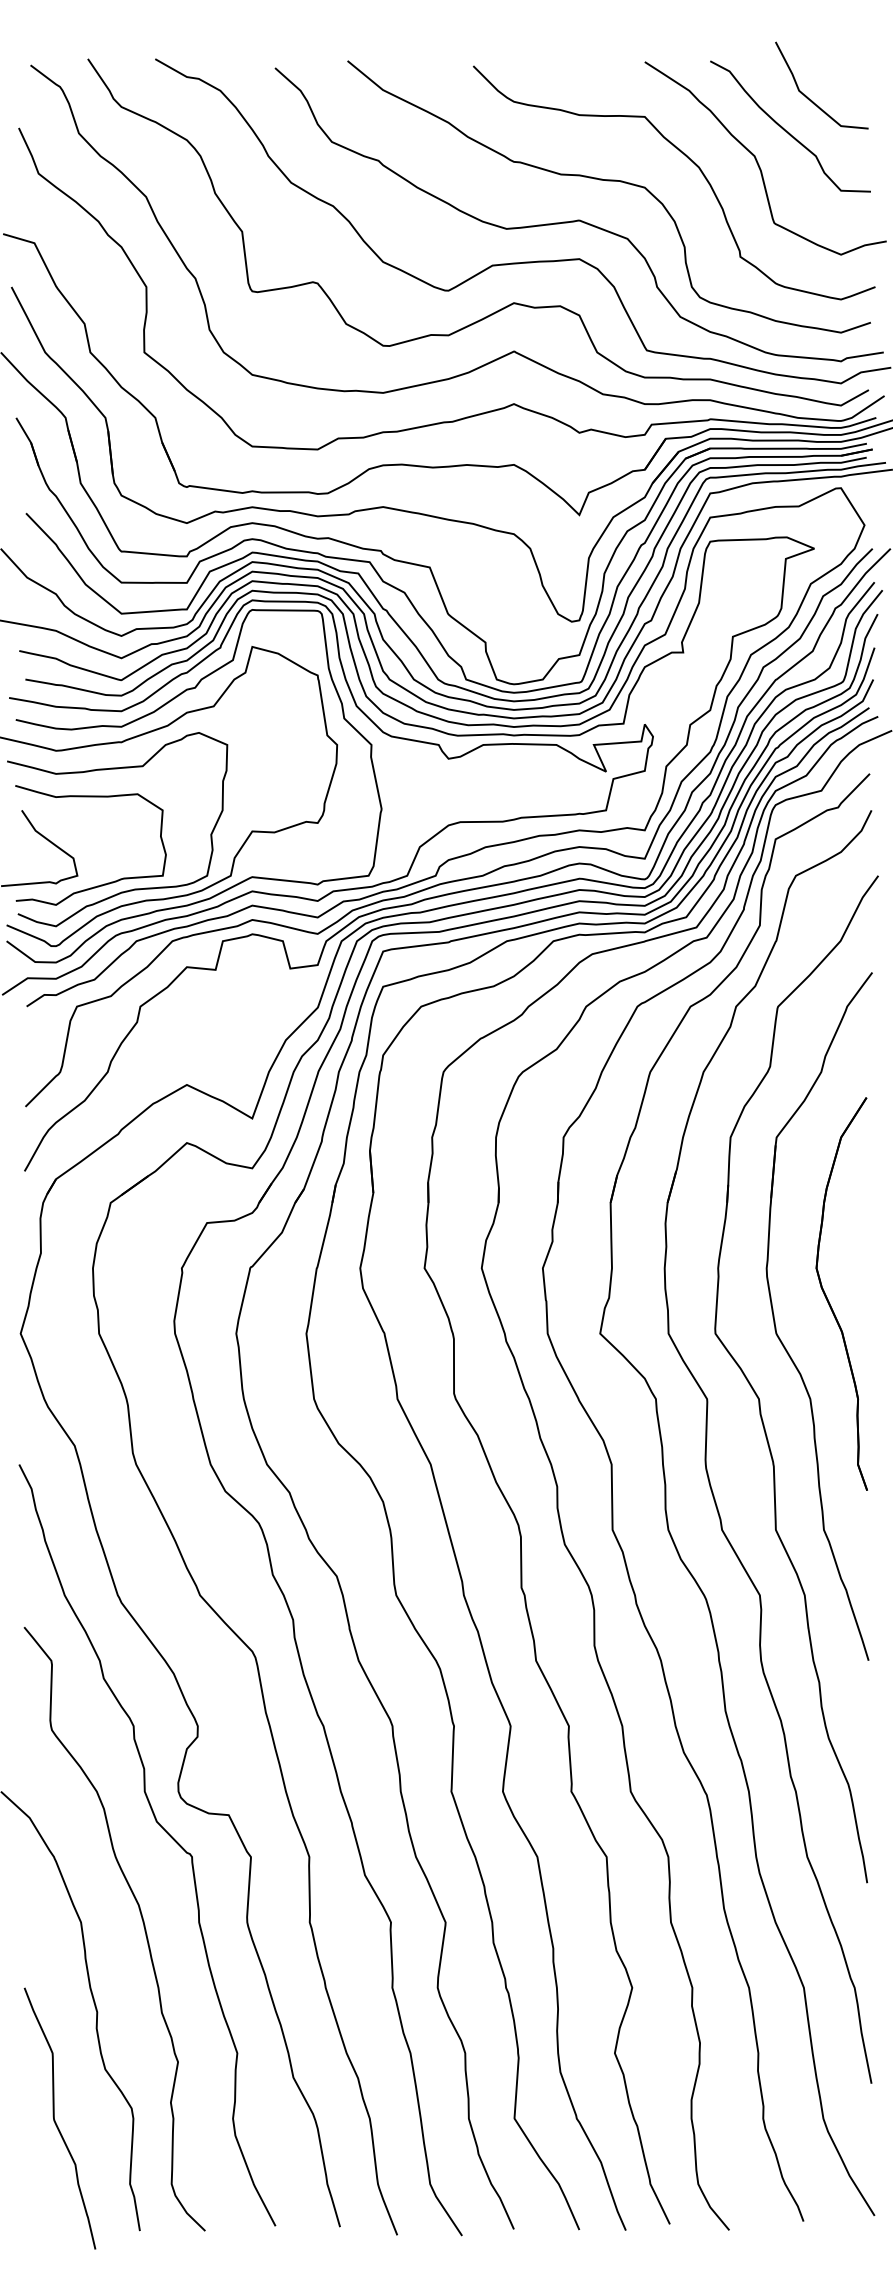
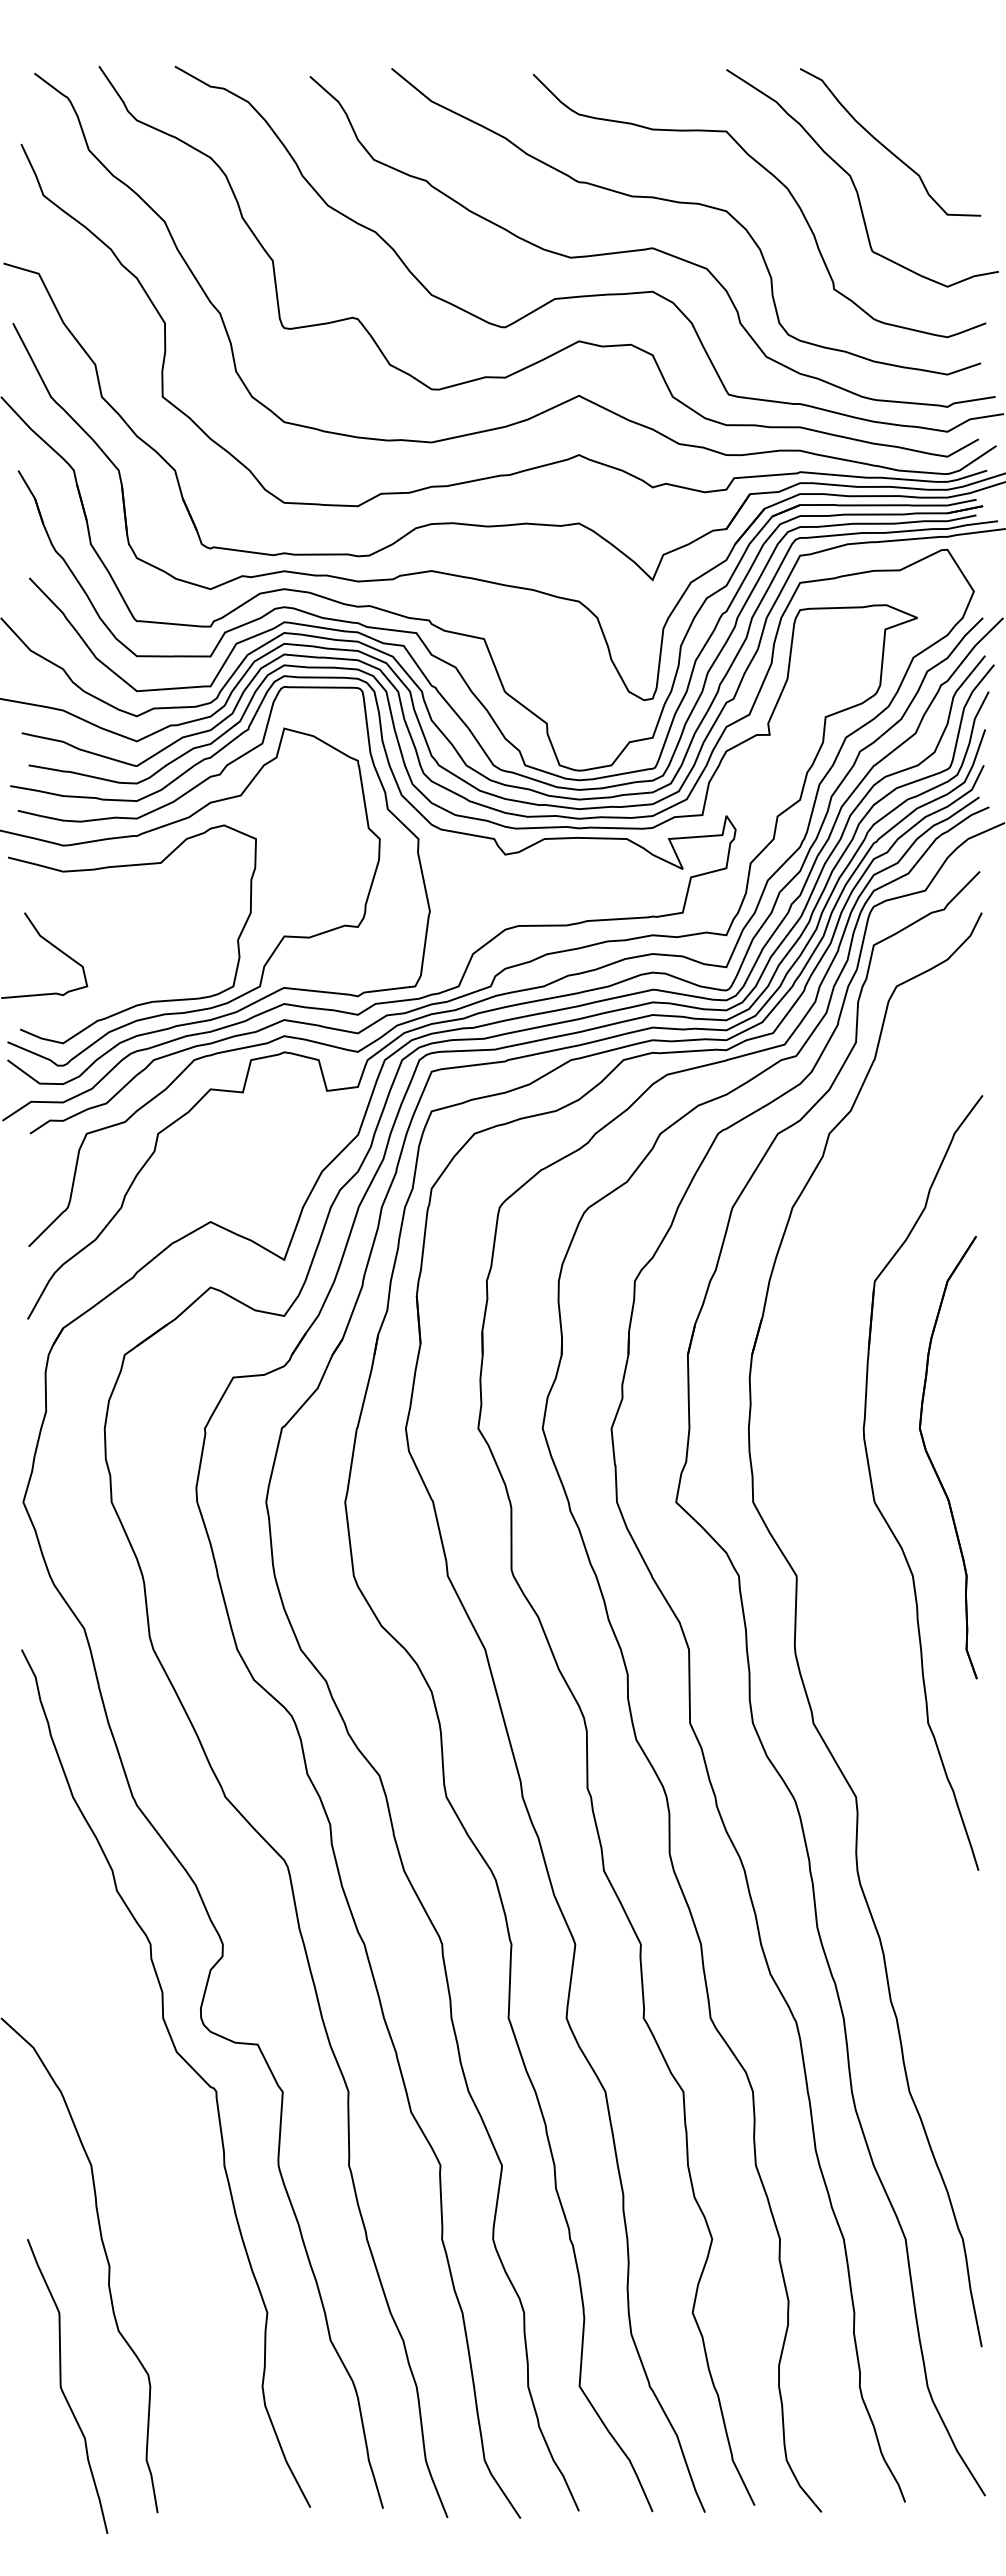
curve: (811, 100) -> (914, 112), removed
curve: (103, 883) -> (116, 995), removed
part: (759, 1397) -> (855, 1574), removed
curve: (141, 1918) -> (159, 2161), removed

